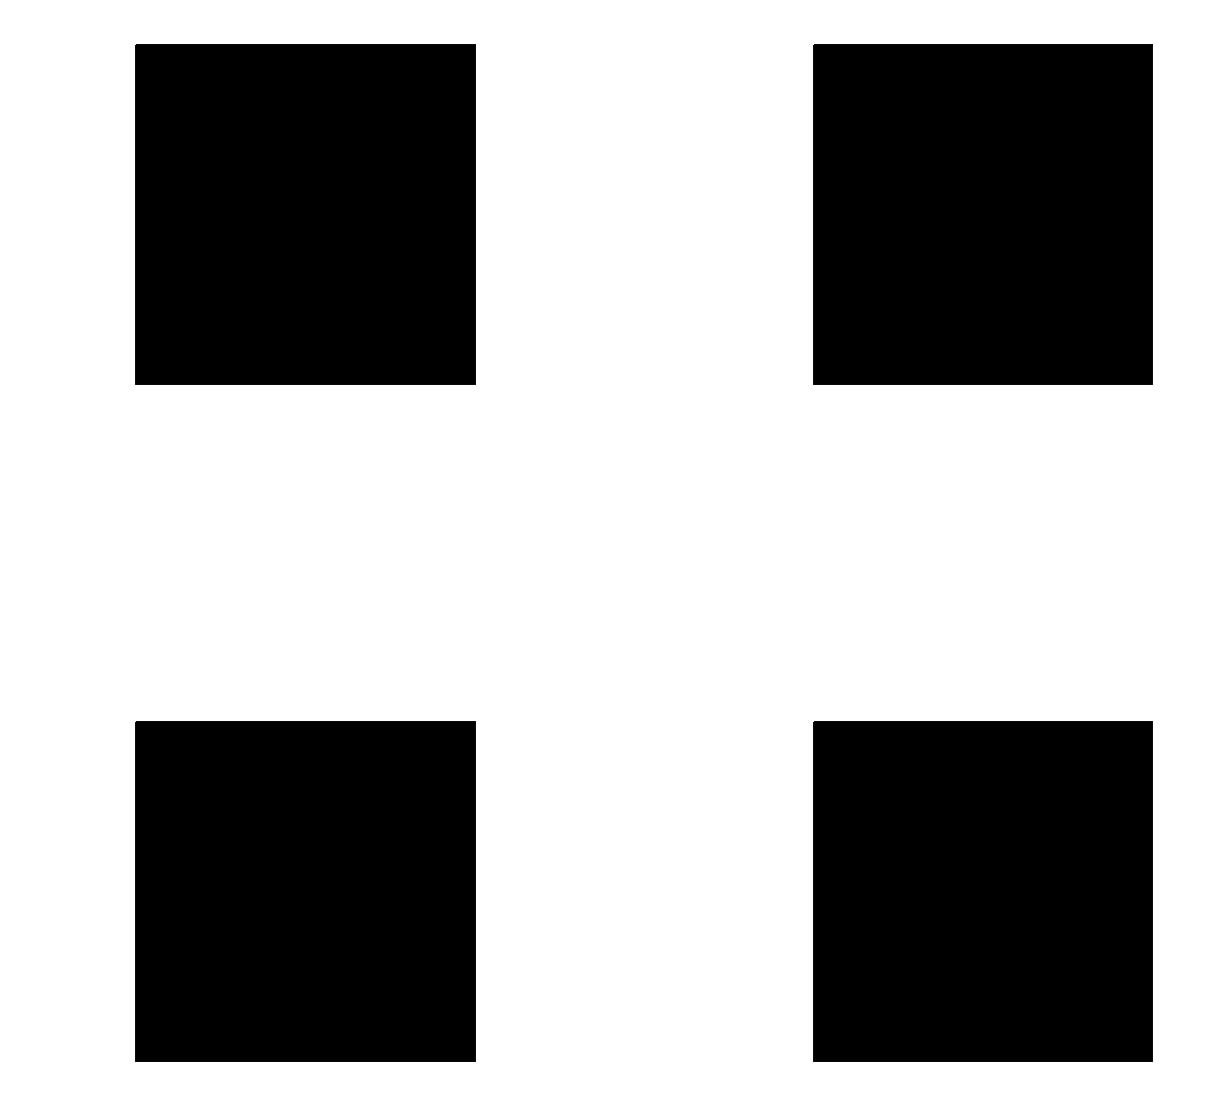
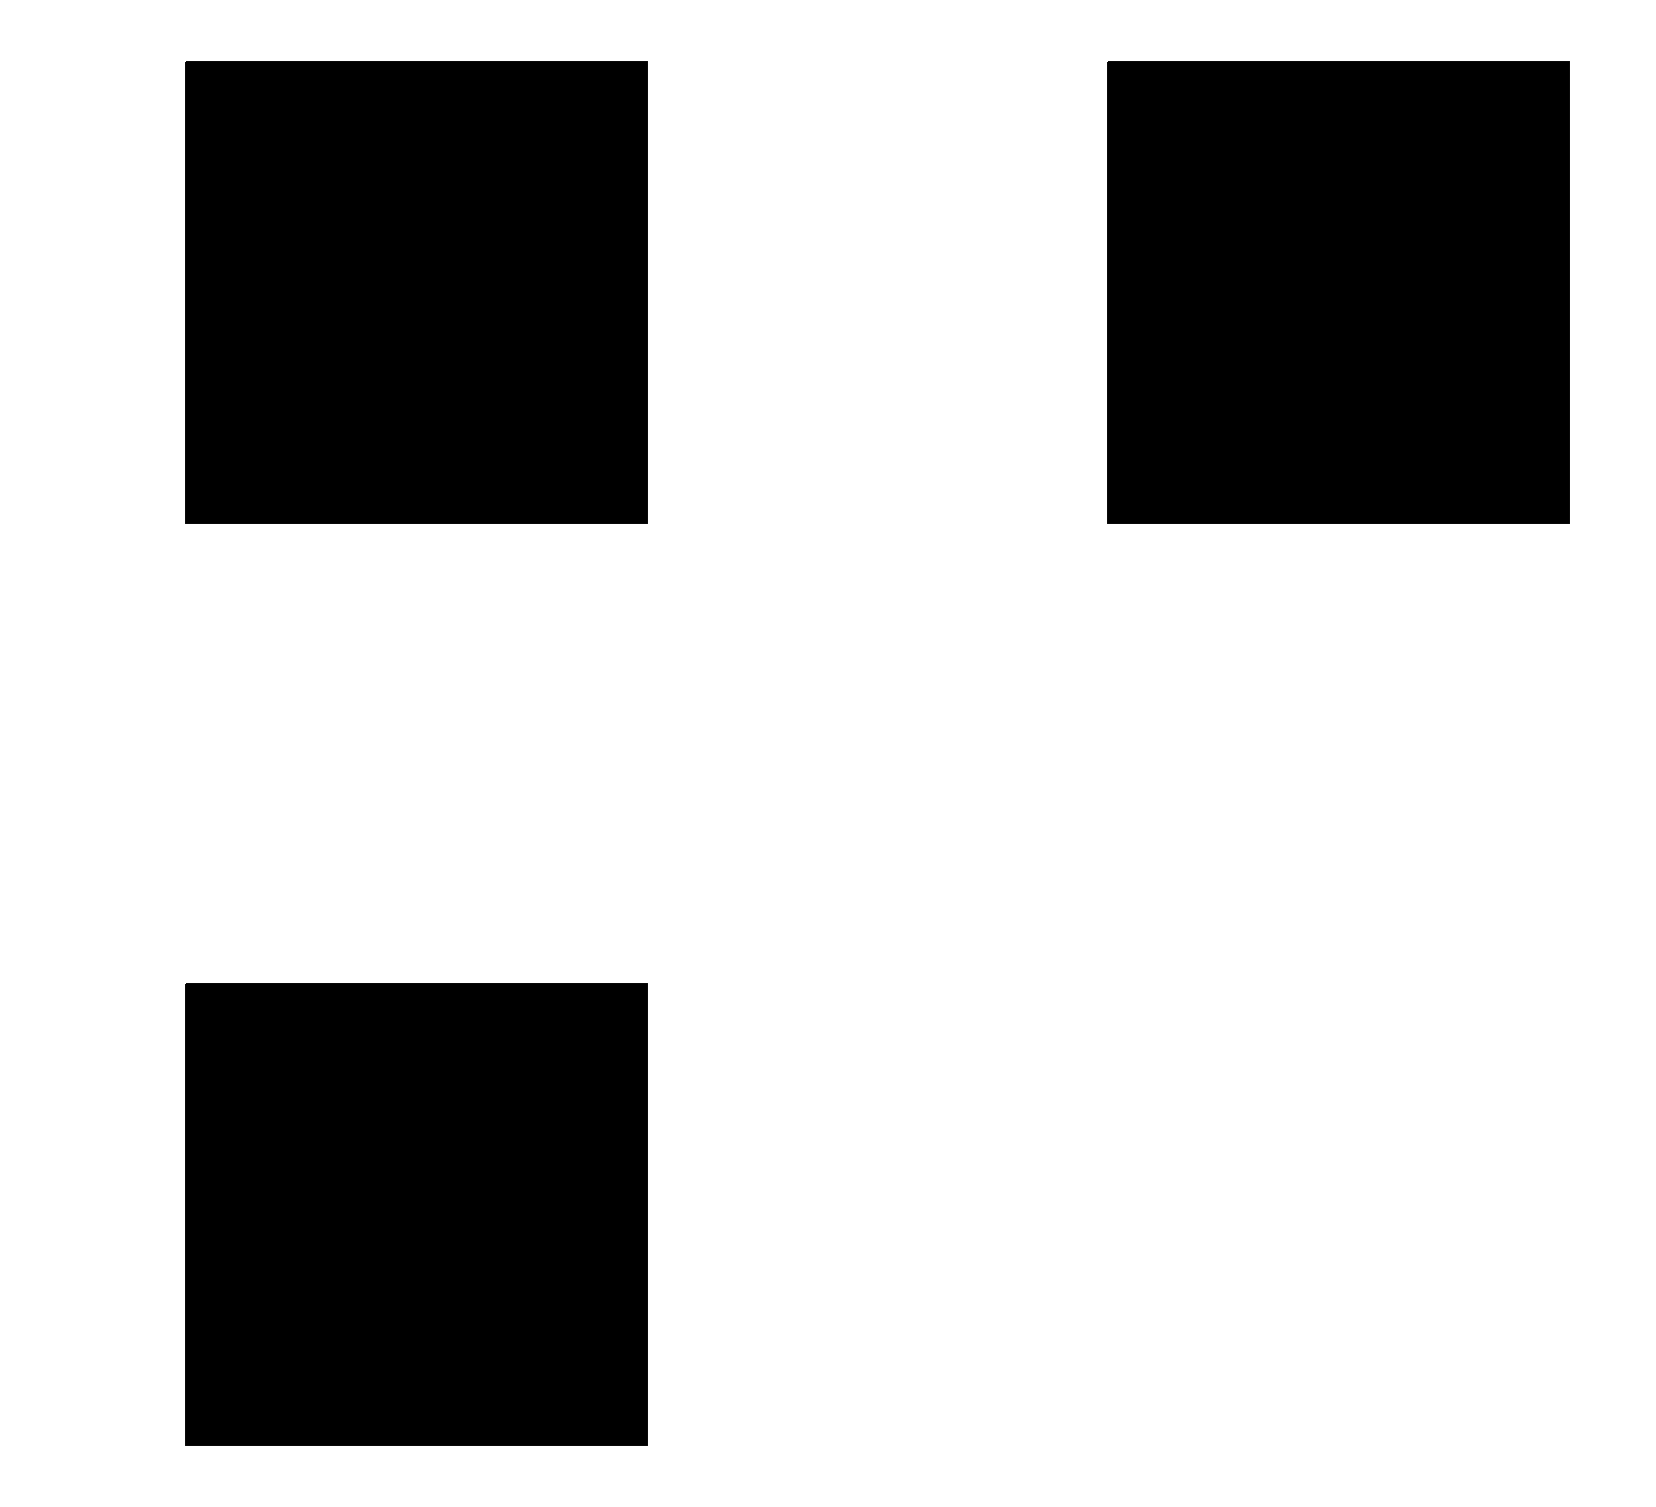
part: (982, 891) -> (1338, 1214), removed

